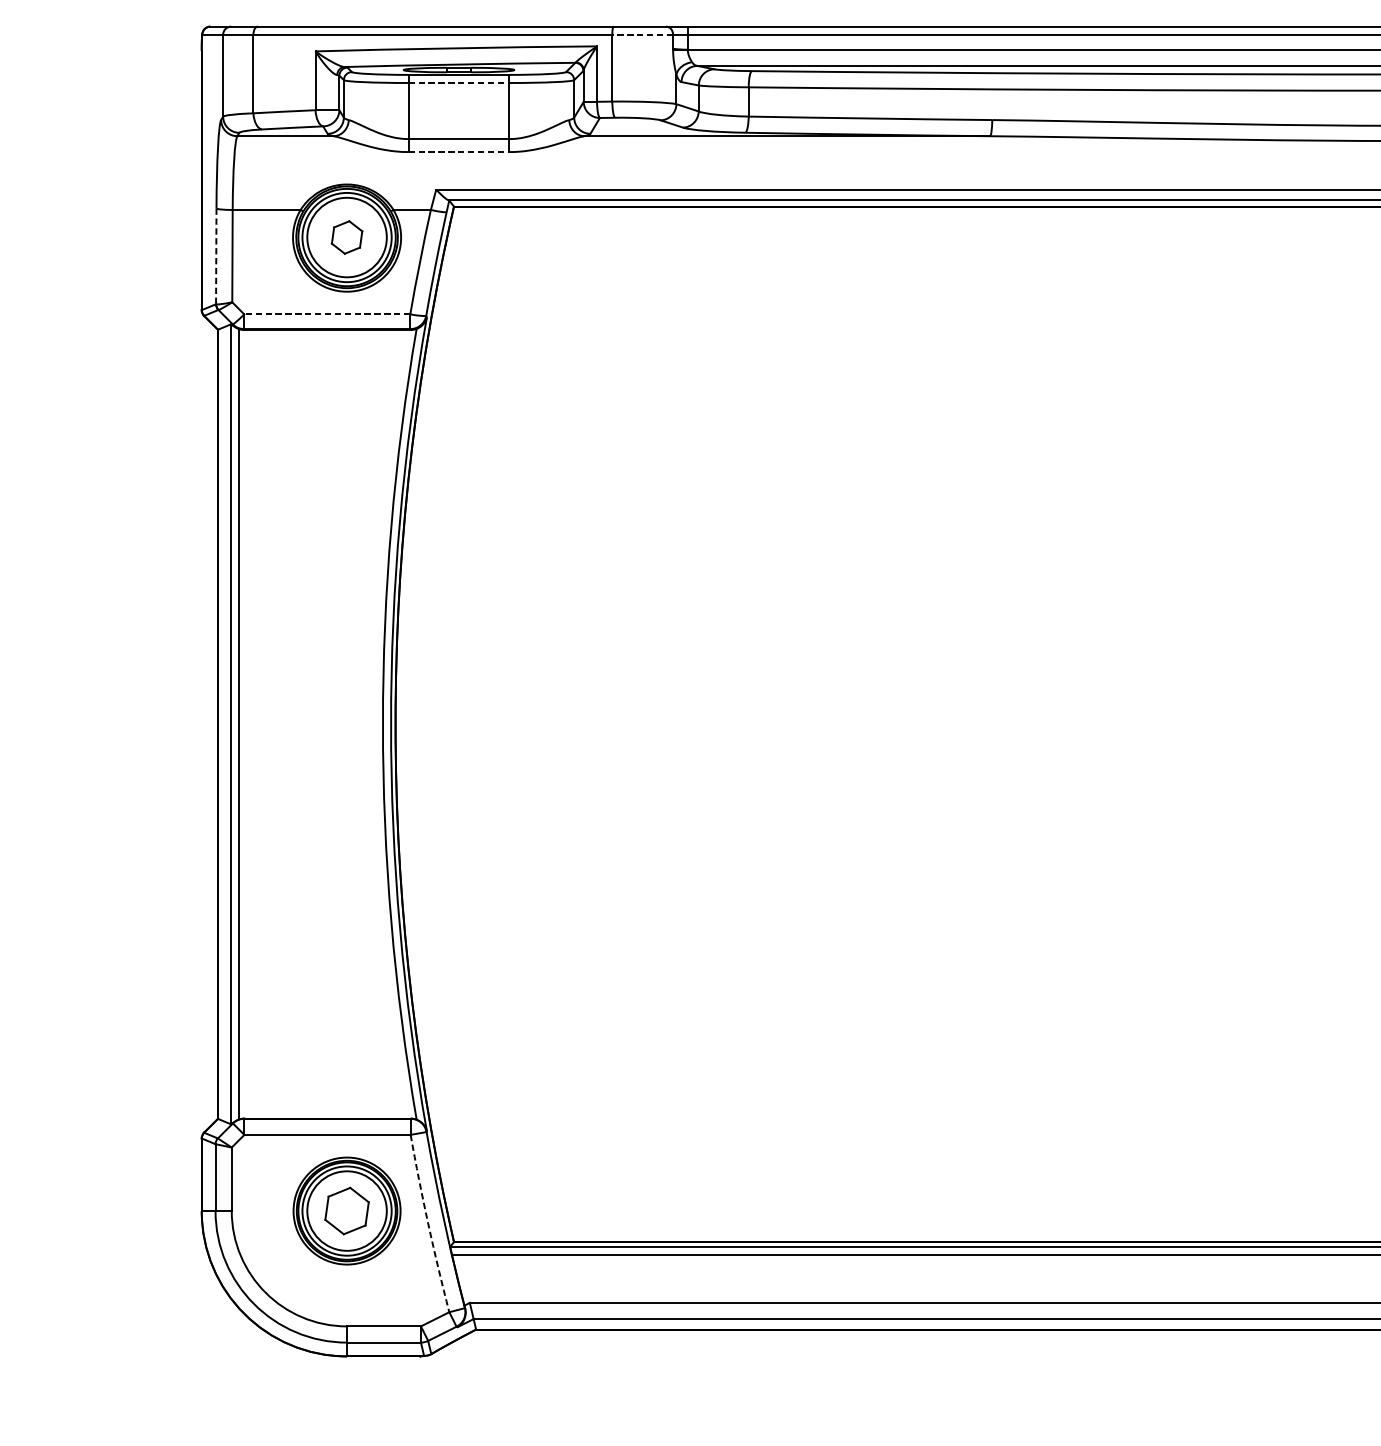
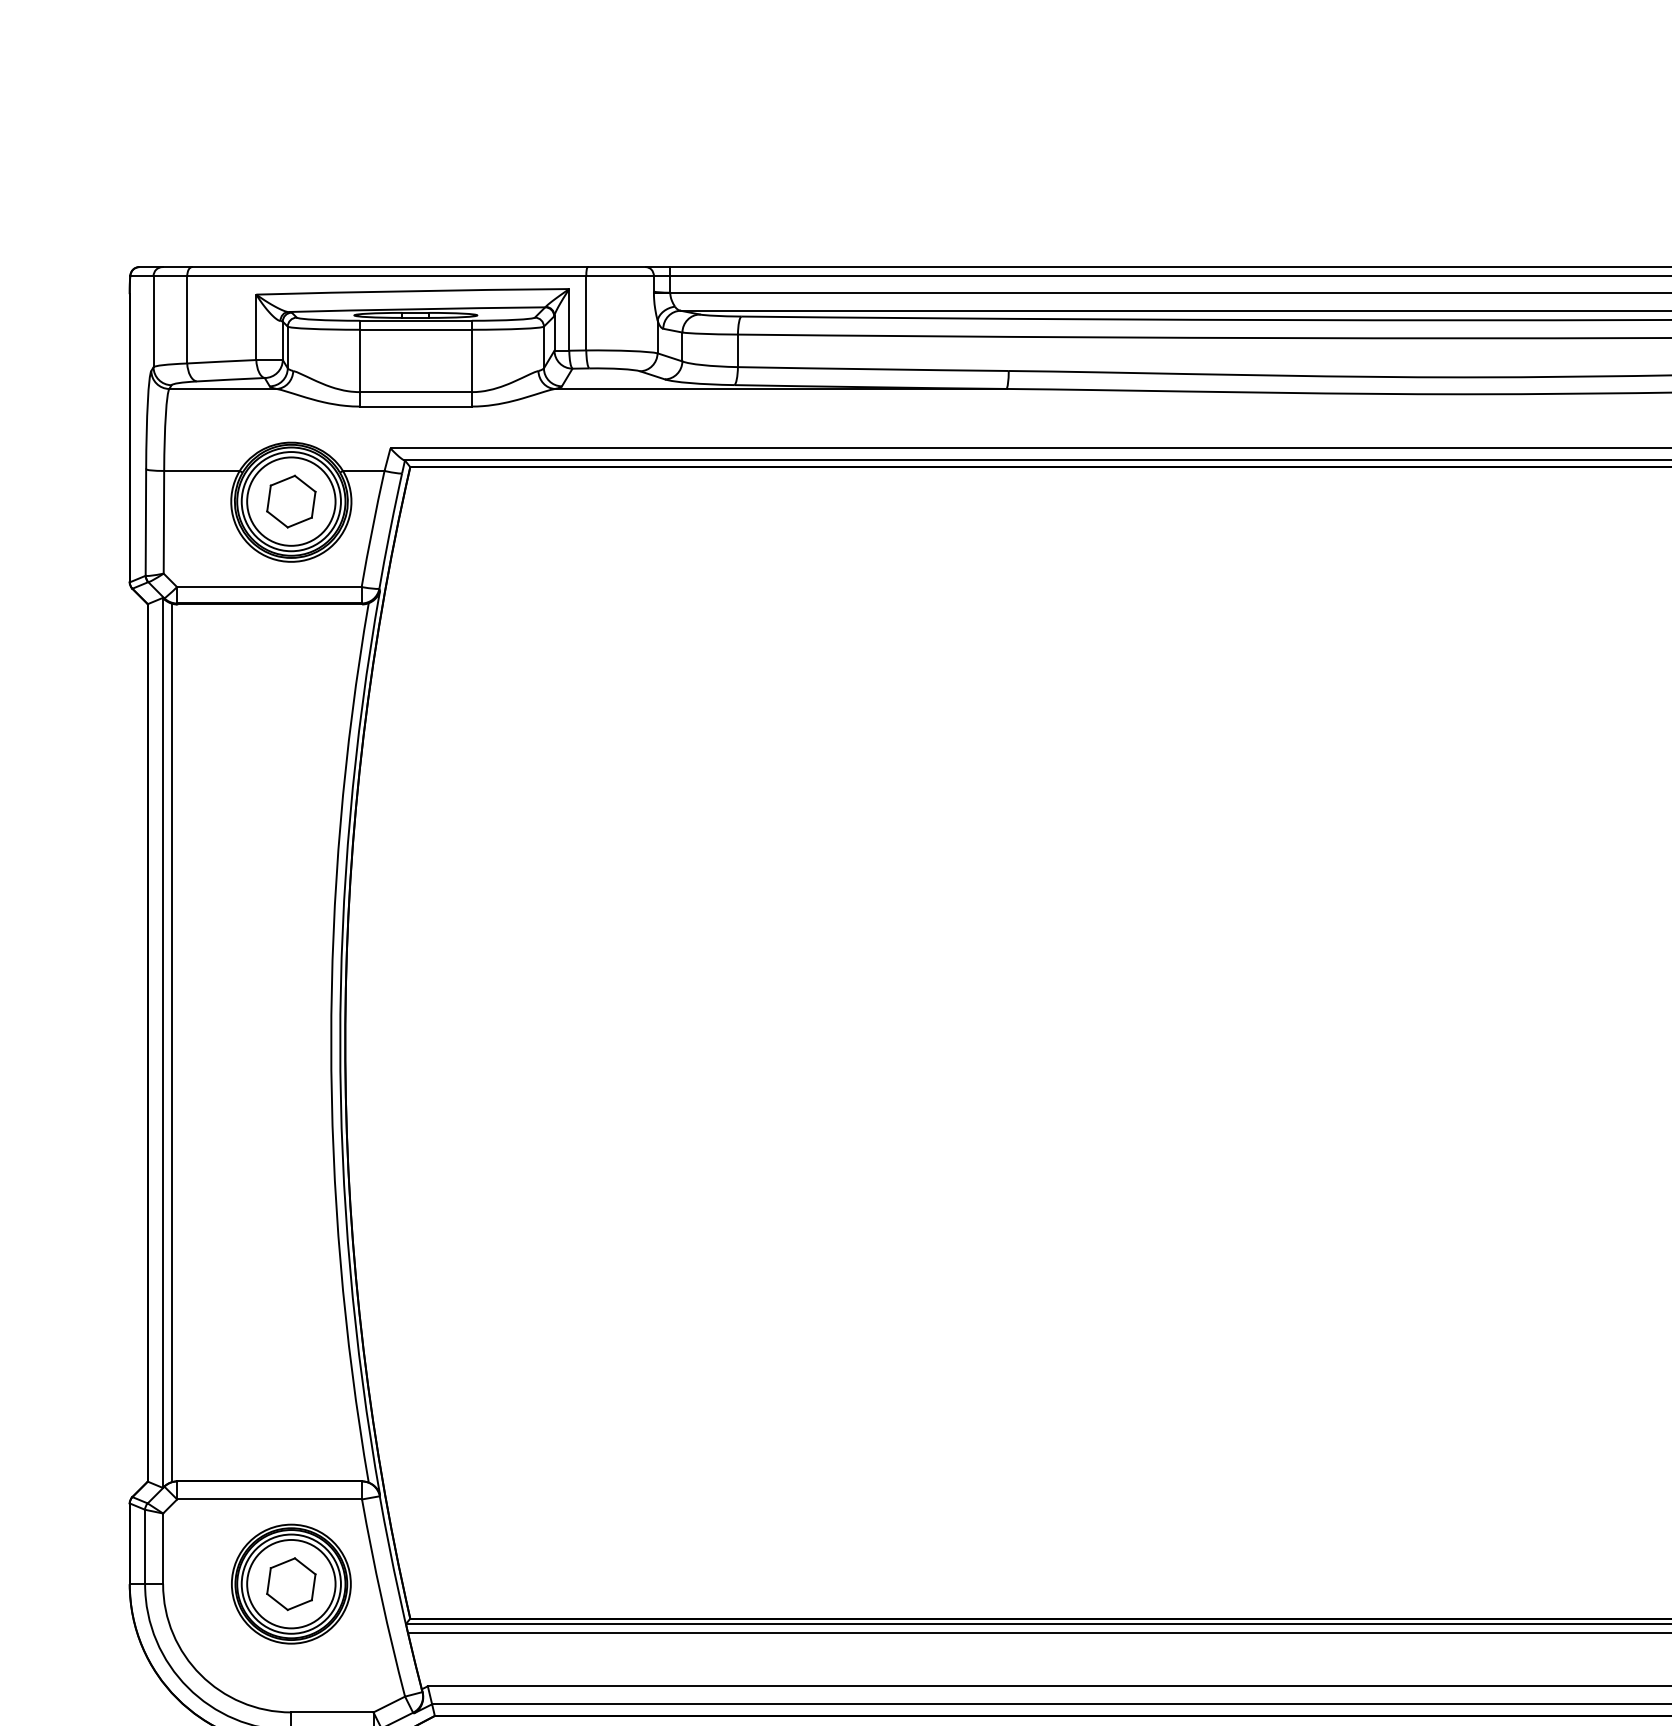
line: (643, 35) -> (620, 276), dashed -> solid
line: (459, 82) -> (416, 329), dashed -> solid
line: (459, 151) -> (416, 406), dashed -> solid
part: (347, 237) -> (291, 501), size x1.43
line: (215, 257) -> (145, 523), dashed -> solid
line: (326, 314) -> (268, 587), dashed -> solid
arc: (428, 1223) -> (381, 1598), dashed -> solid

